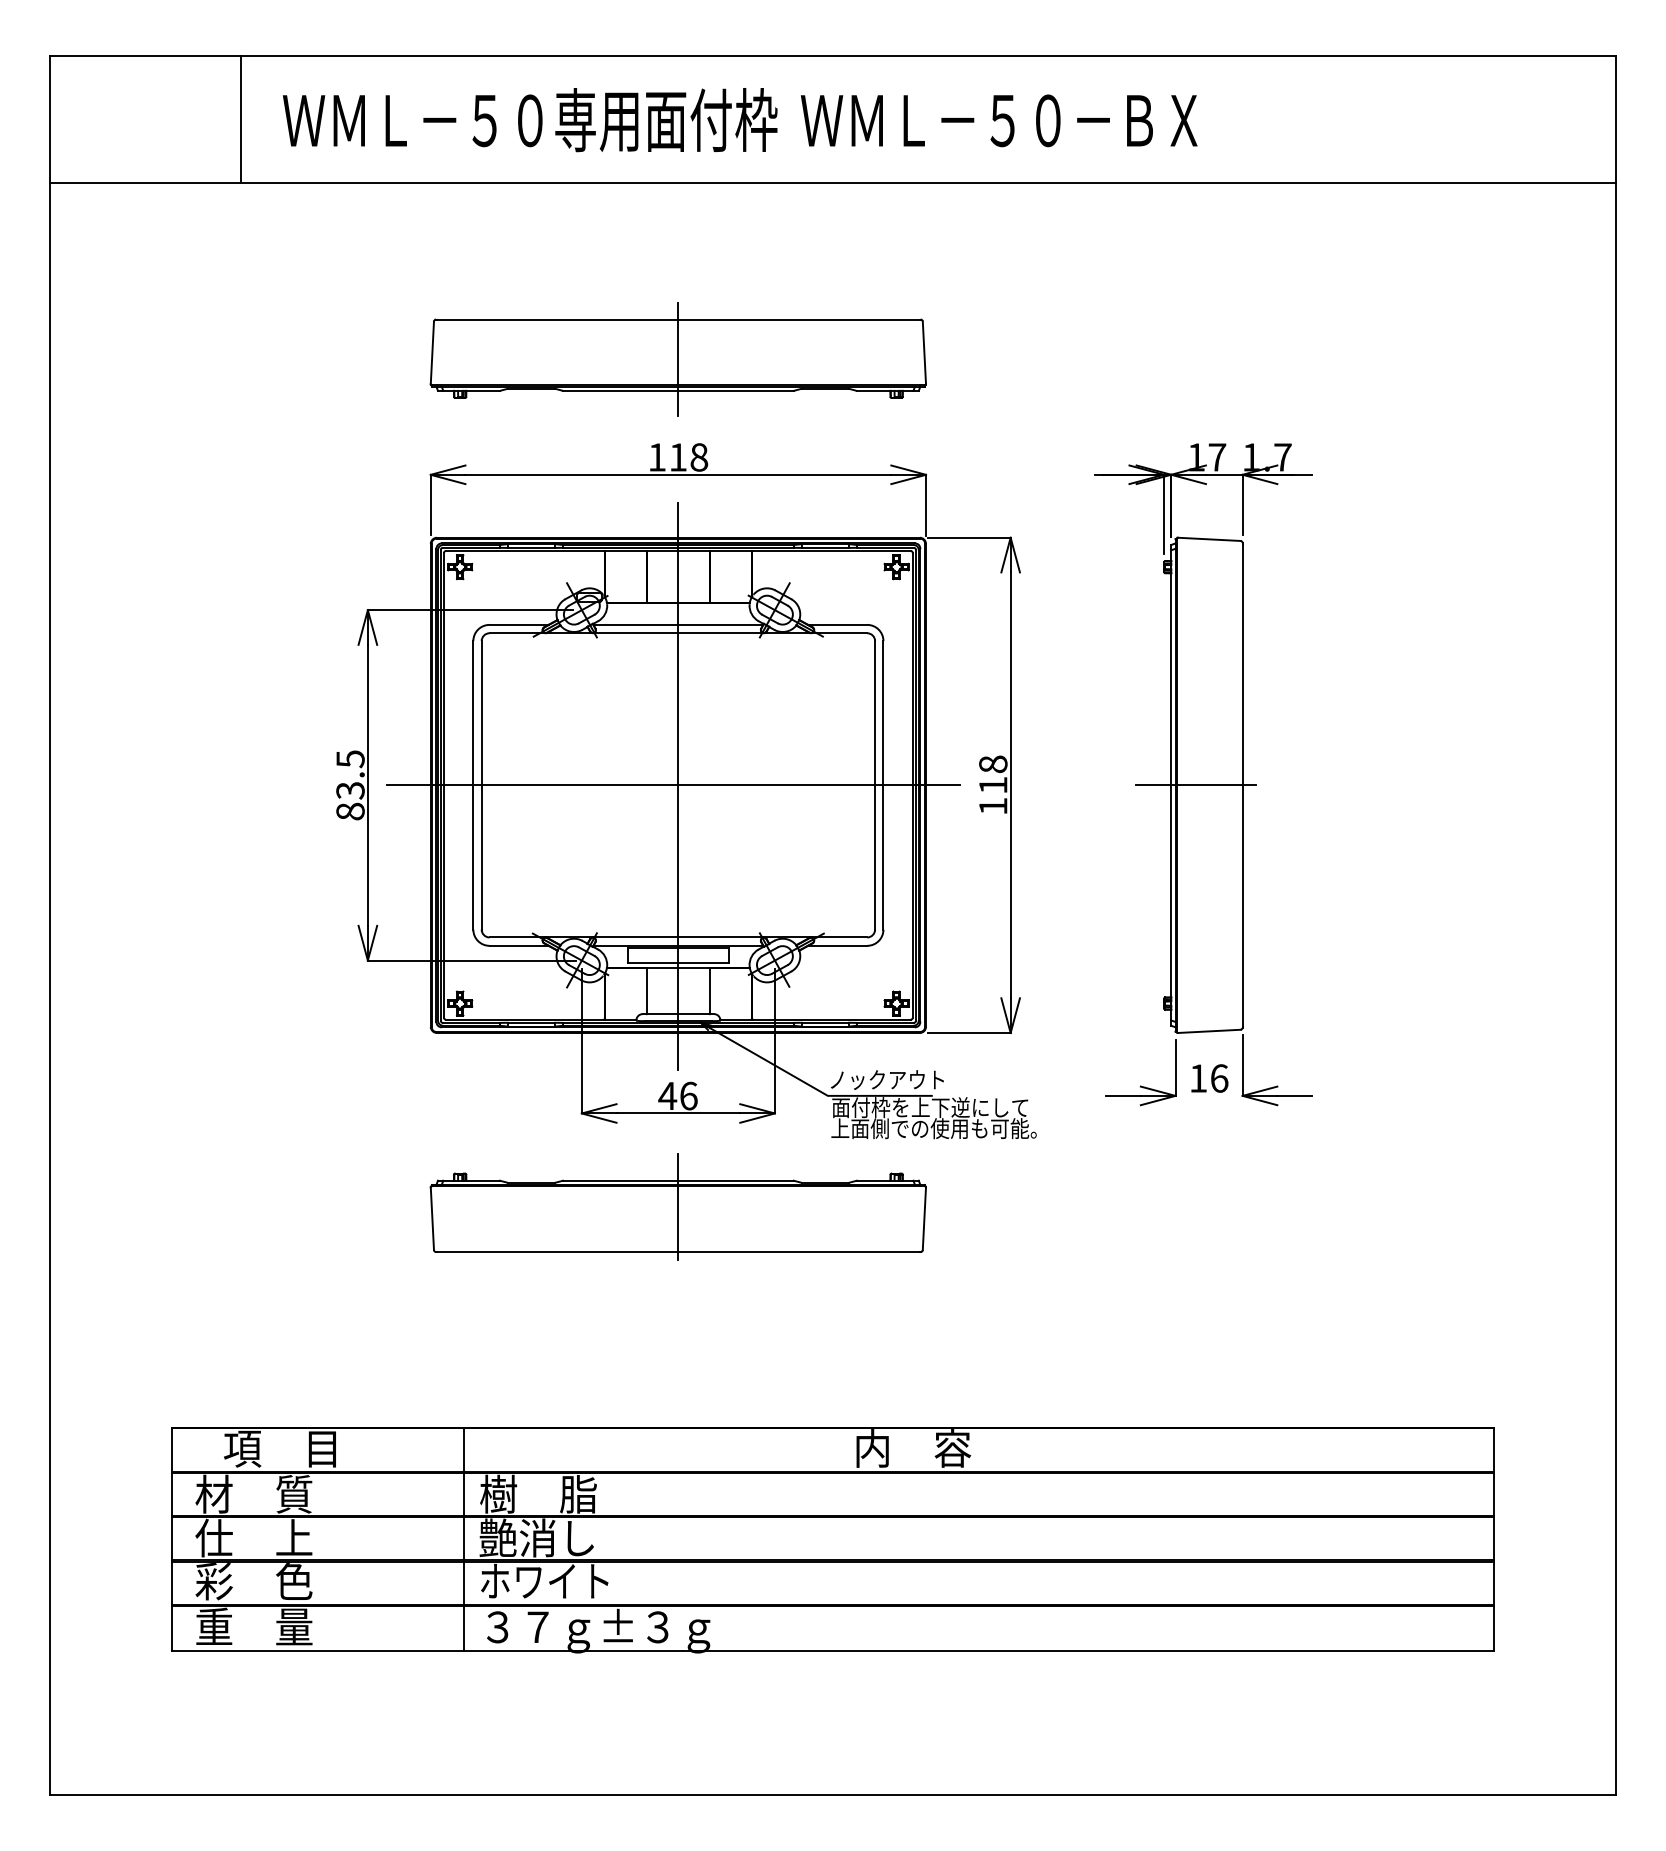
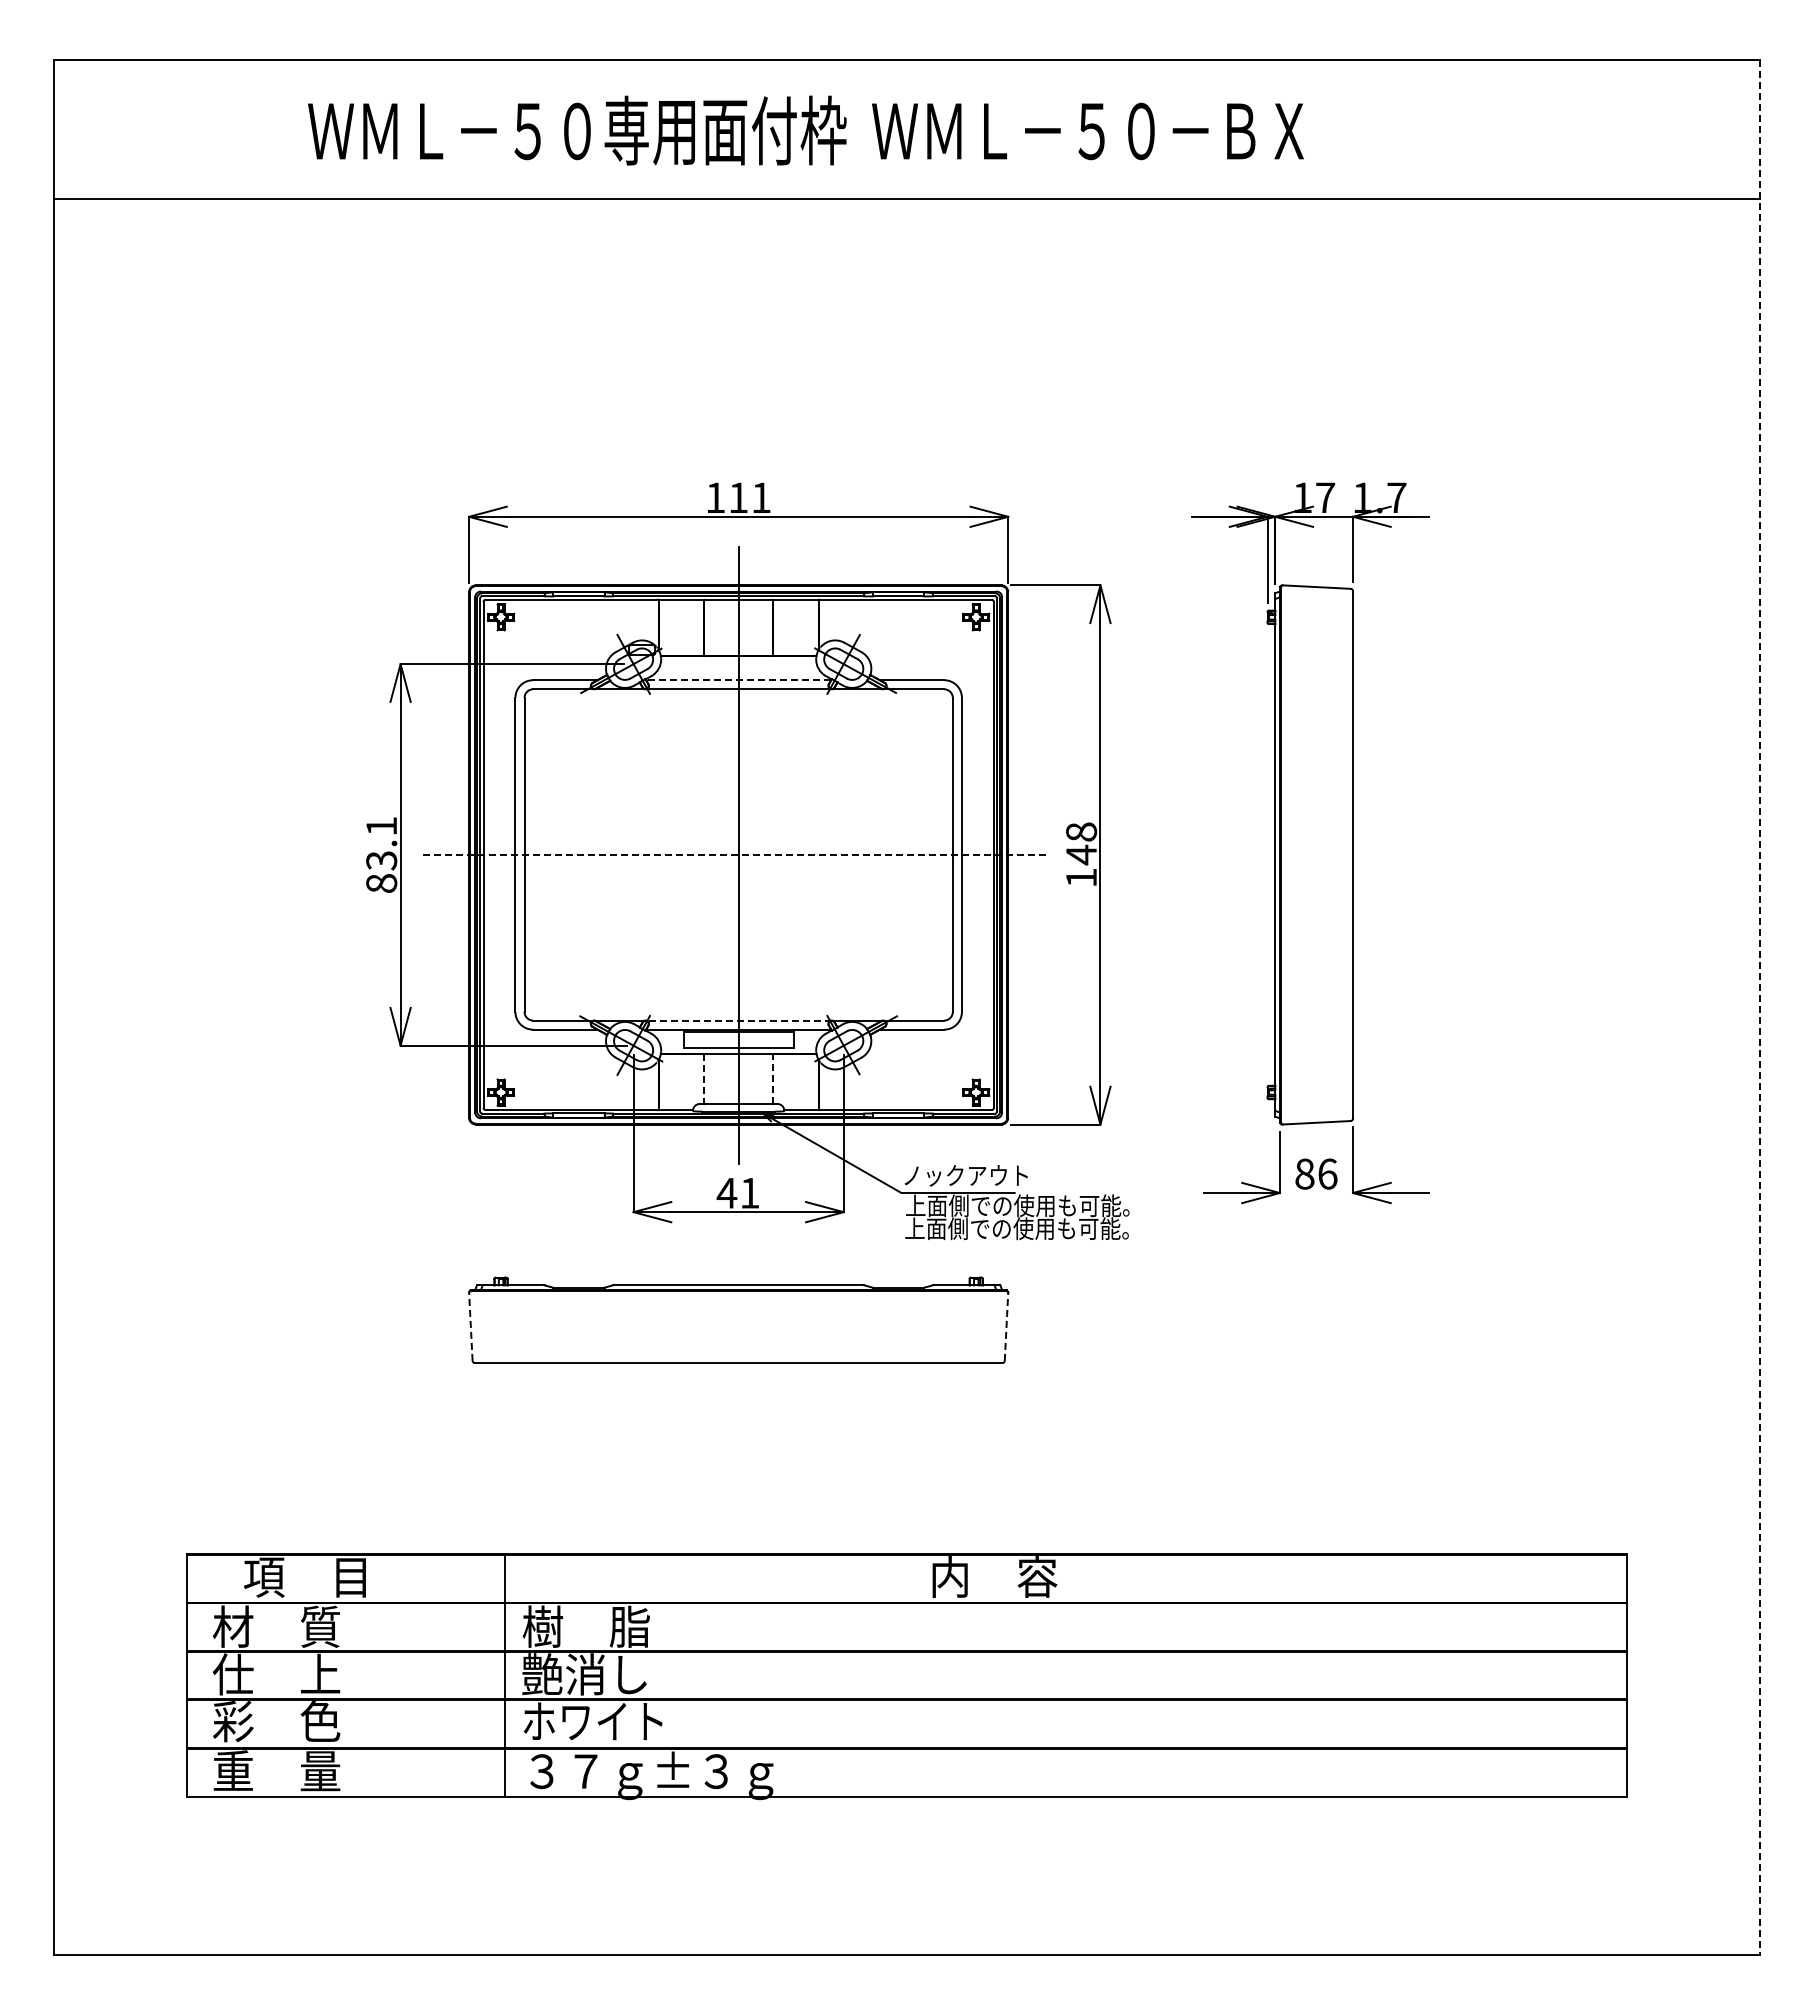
line: (241, 119) -> (262, 129), removed
part: (678, 358) -> (738, 390), removed
text: (699, 457) -> (761, 497), 118 -> 111
line: (678, 625) -> (738, 680), solid -> dashed
text: (350, 759) -> (381, 826), 83.5 -> 83.1
line: (673, 784) -> (733, 854), solid -> dashed
text: (993, 784) -> (1081, 854), 118 -> 148
line: (1195, 784) -> (1301, 854), removed
line: (1616, 925) -> (1759, 1007), solid -> dashed
line: (678, 937) -> (738, 1020), solid -> dashed
line: (709, 990) -> (772, 1078), solid -> dashed
line: (647, 991) -> (704, 1079), solid -> dashed
text: (1198, 1077) -> (1304, 1173), 16 -> 86
text: (689, 1095) -> (750, 1192), 46 -> 41
text: (934, 1107) -> (1017, 1205), 面付枠を上下逆にして -> 上面側での使用も可能。
line: (678, 1206) -> (738, 1313), removed
line: (432, 1218) -> (470, 1326), solid -> dashed
line: (924, 1218) -> (1006, 1326), solid -> dashed

